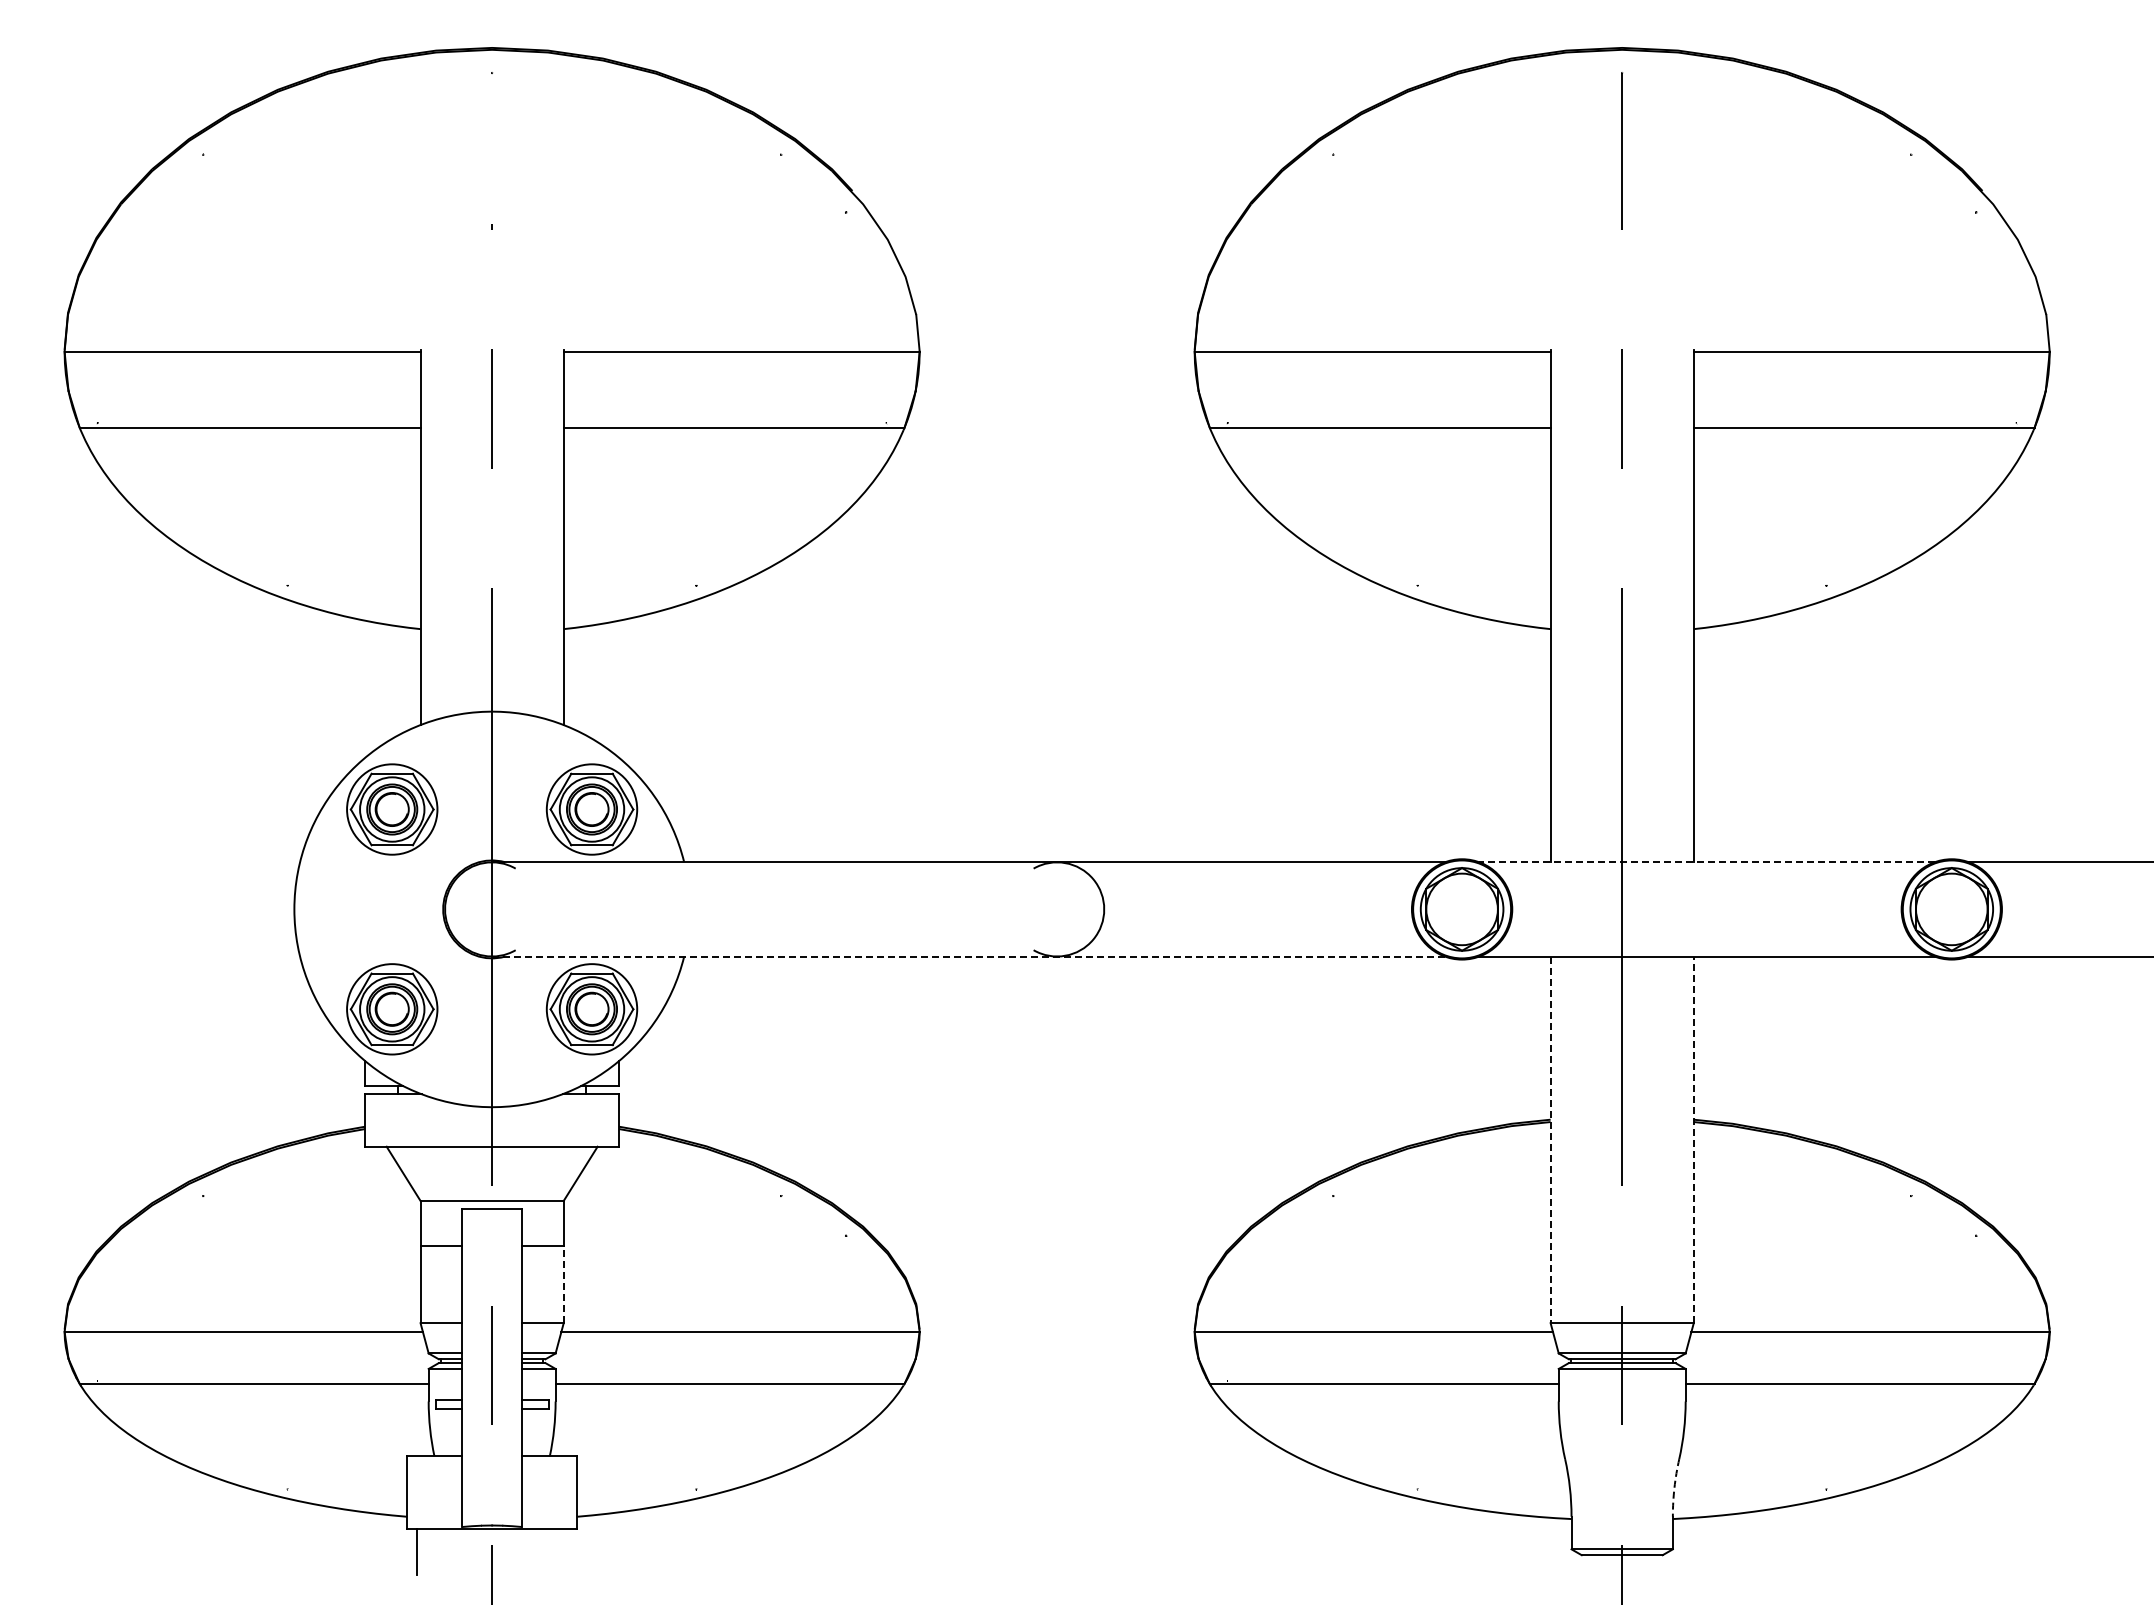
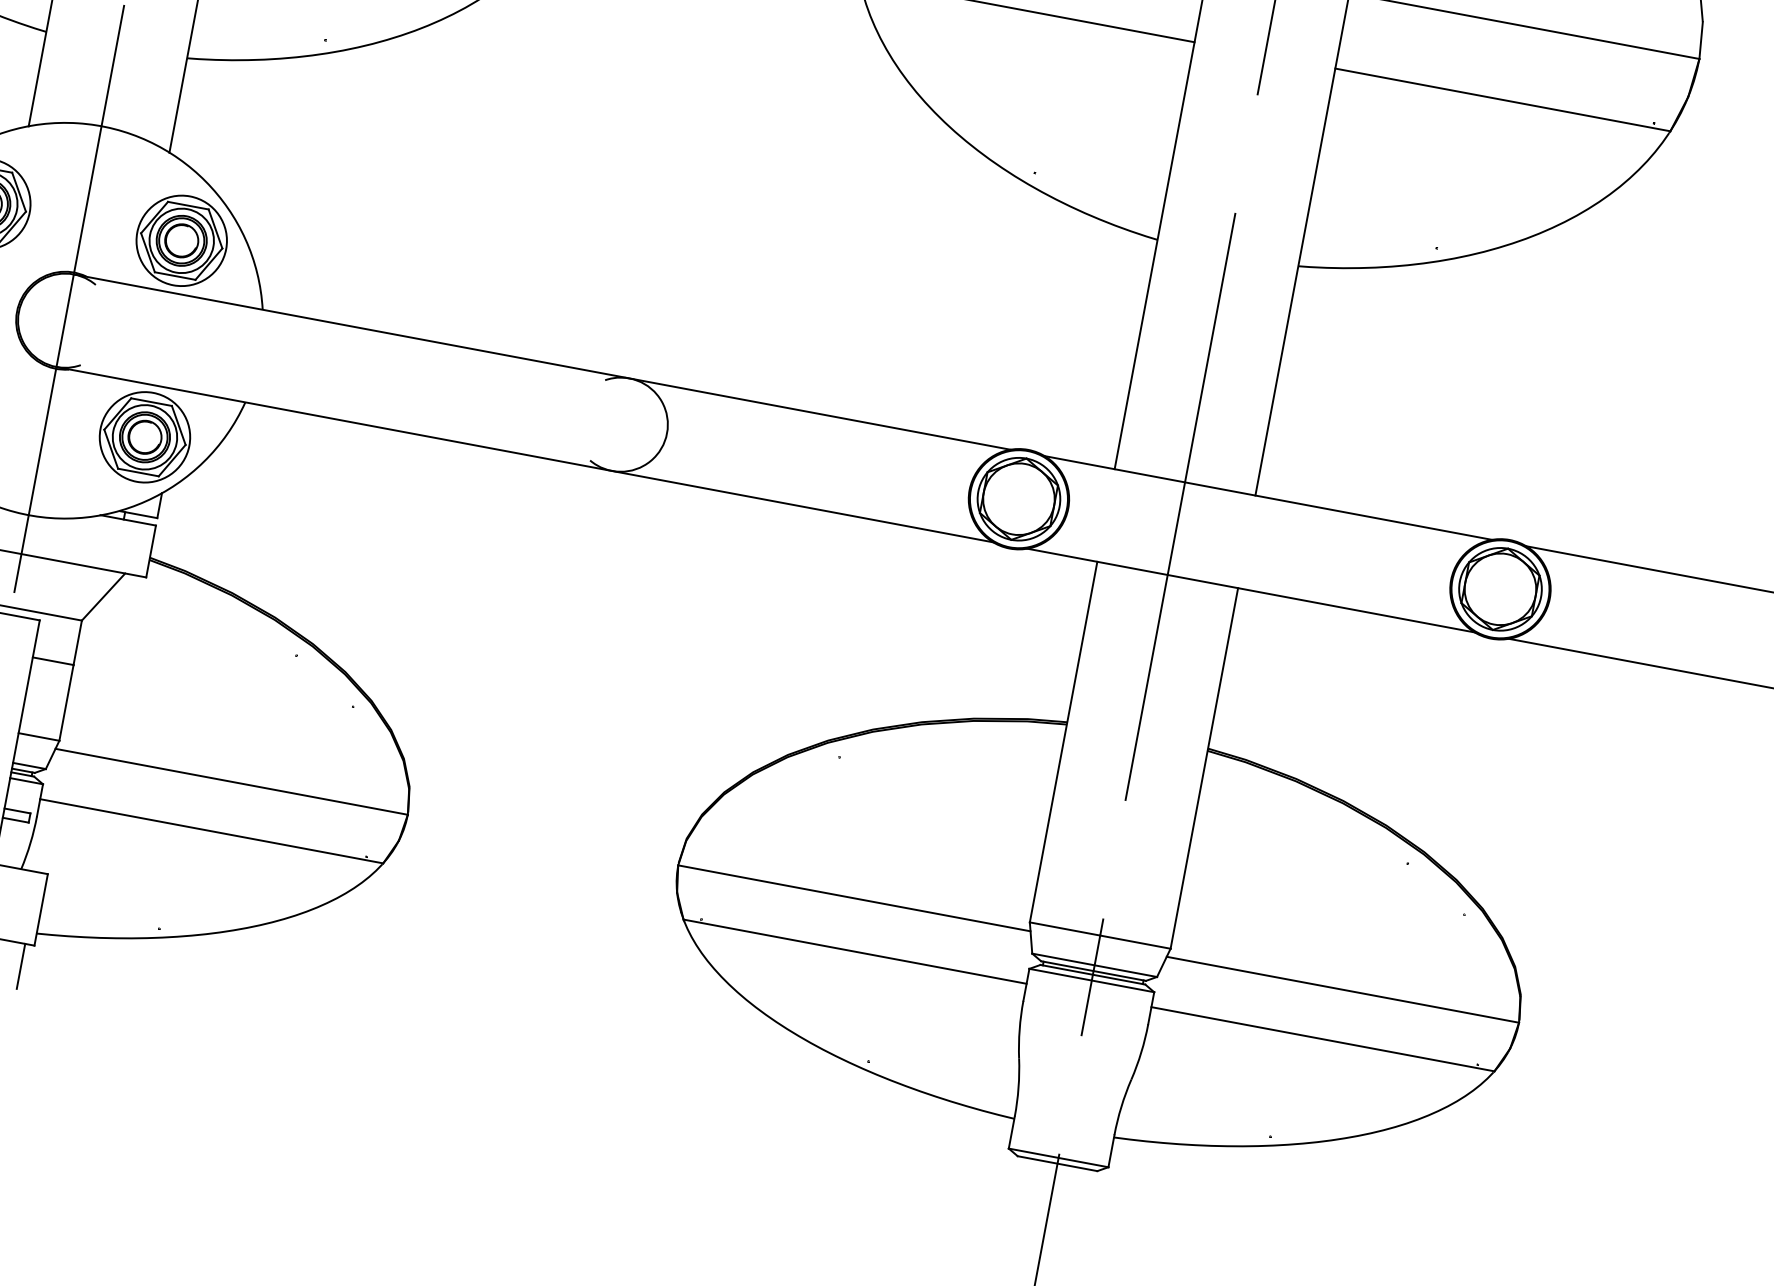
line: (1706, 862) -> (1267, 498), dashed -> solid
line: (968, 956) -> (524, 454), dashed -> solid
line: (1693, 1139) -> (1204, 768), dashed -> solid
line: (1550, 1140) -> (1063, 742), dashed -> solid
line: (563, 1284) -> (66, 702), dashed -> solid
arc: (1674, 1487) -> (1121, 1106), dashed -> solid
line: (567, 1551) -> (21, 965), added

